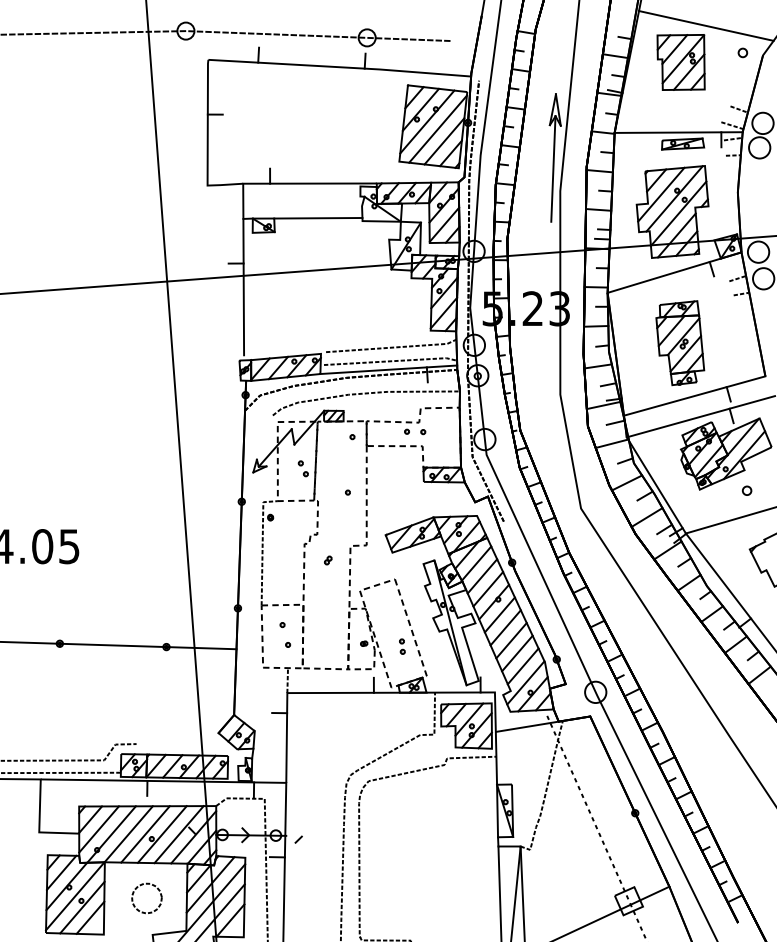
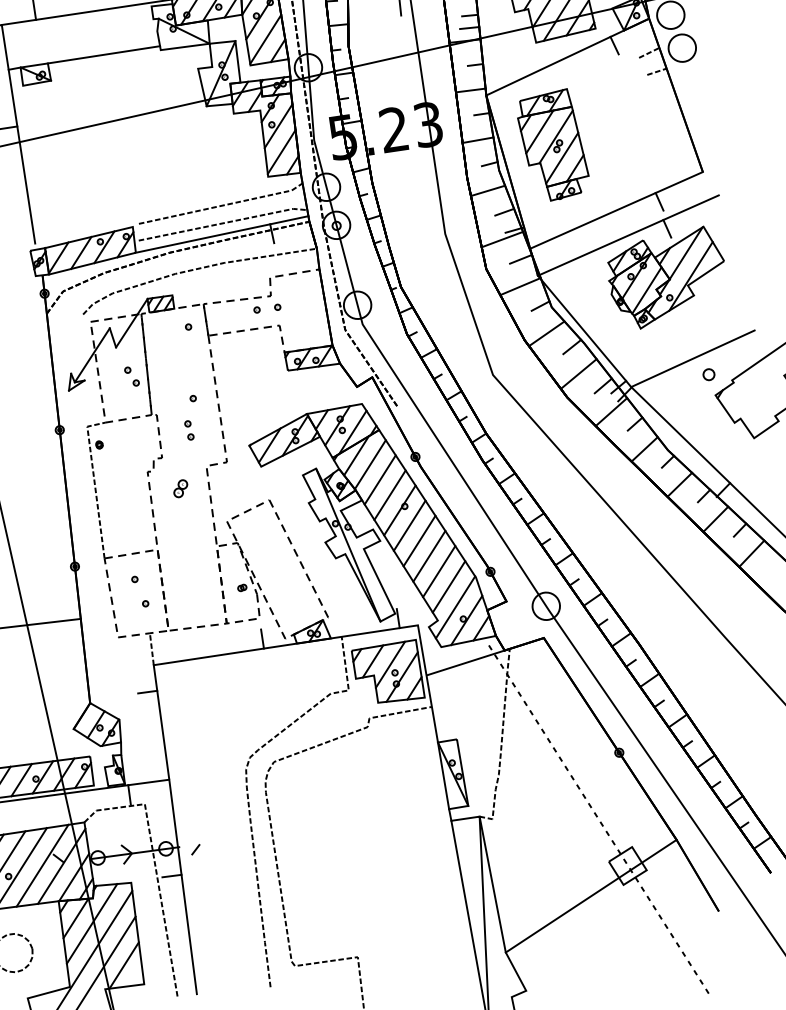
part: (680, 343) -> (553, 146), moved
part: (746, 490) -> (708, 374), moved
part: (328, 560) -> (181, 488), size x1.6
part: (402, 646) -> (189, 430), moved

